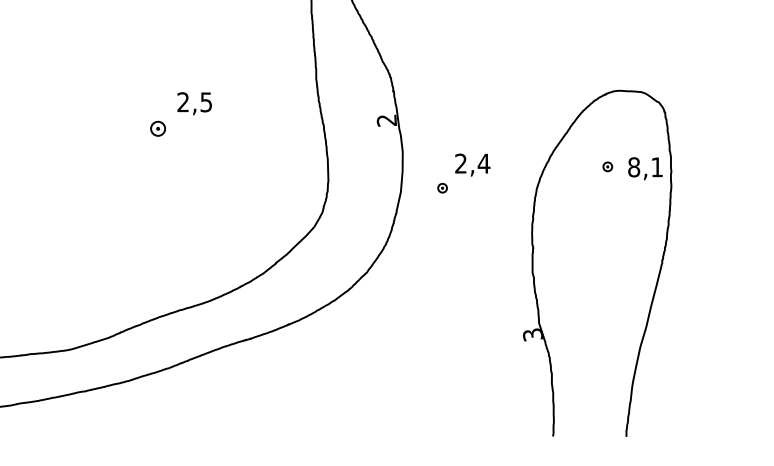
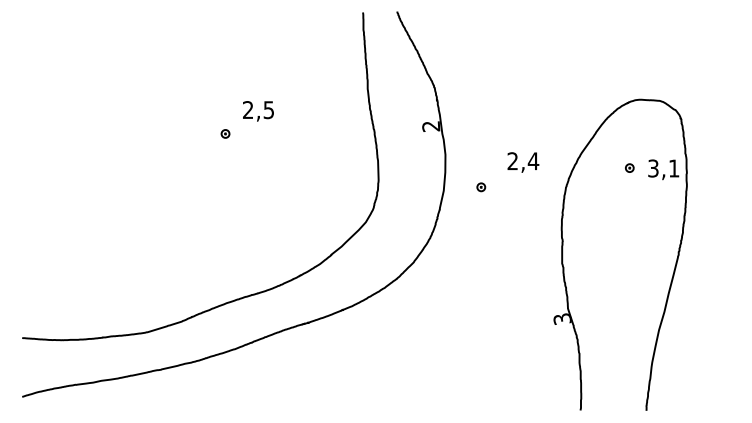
part: (158, 128) -> (225, 133), size x0.62
text: (472, 165) -> (523, 162), moved
text: (634, 167) -> (653, 168), 8,1 -> 3,1

